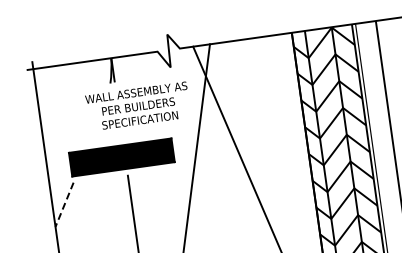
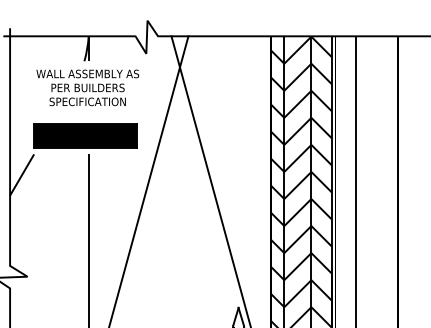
text: (137, 106) -> (87, 87), moved
line: (65, 205) -> (22, 175), dashed -> solid

